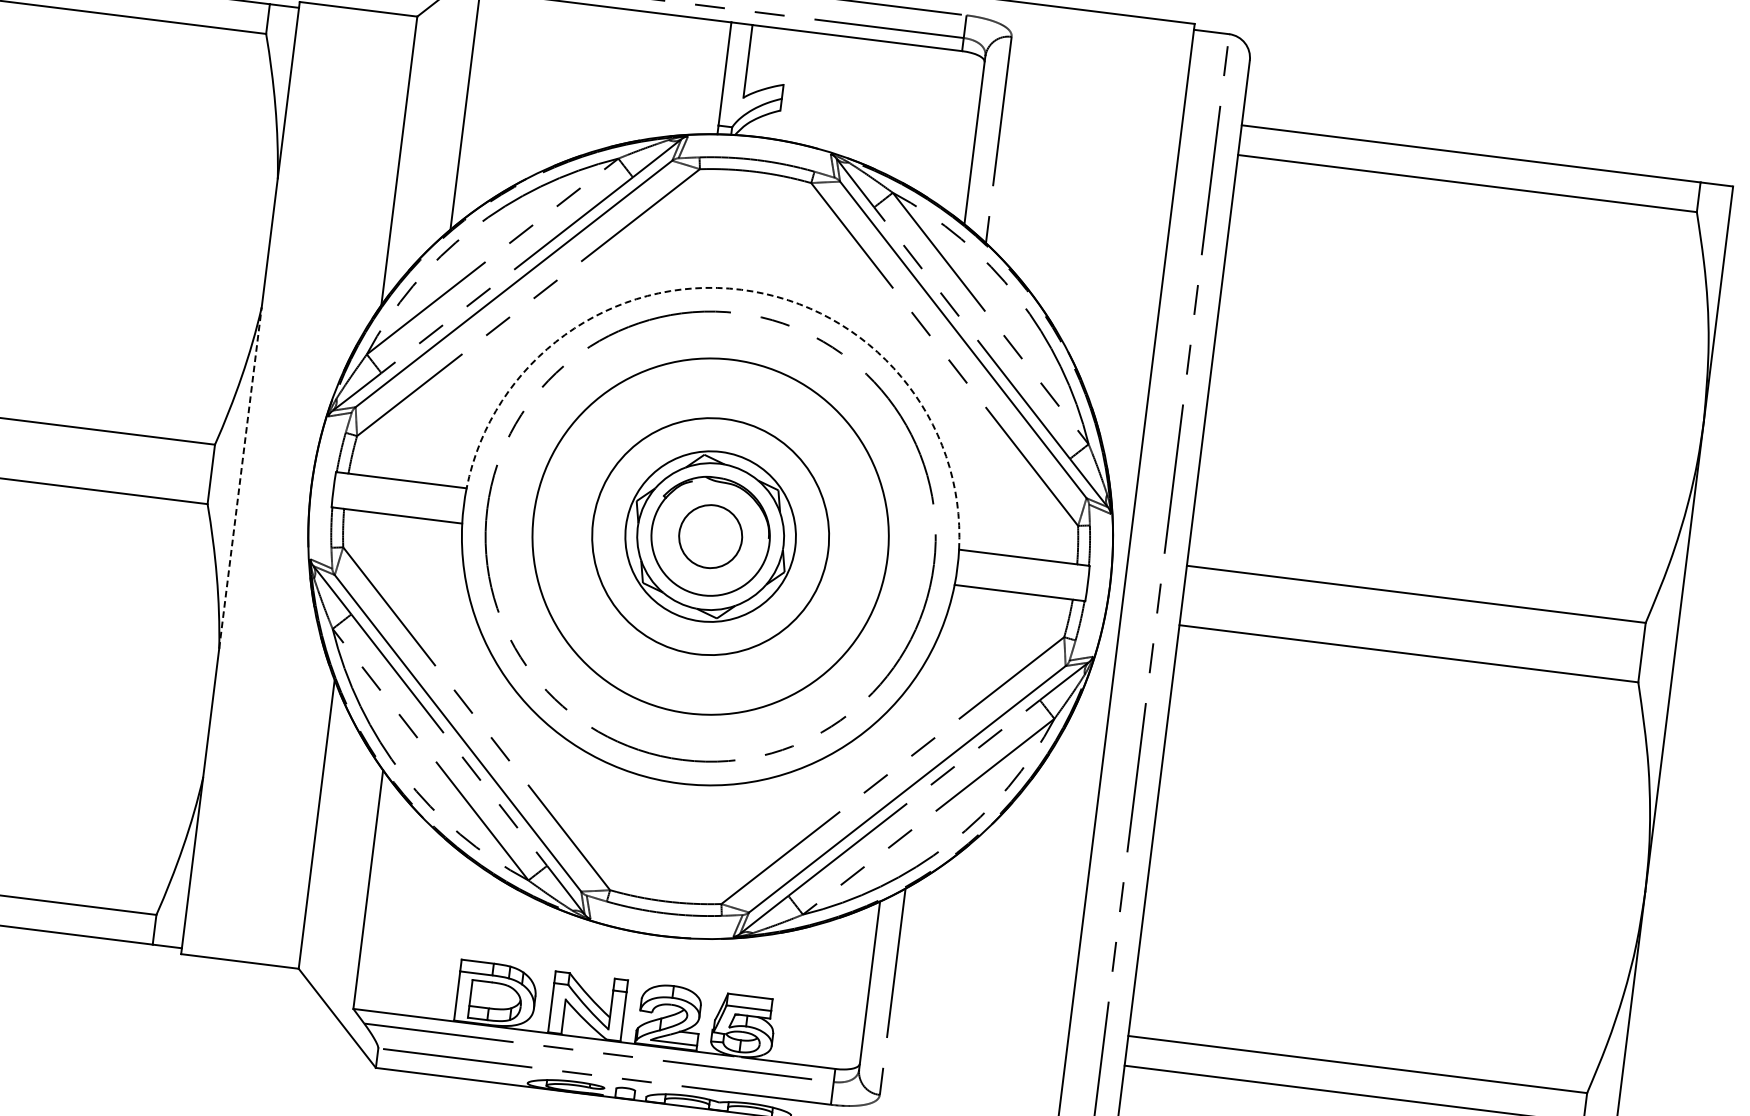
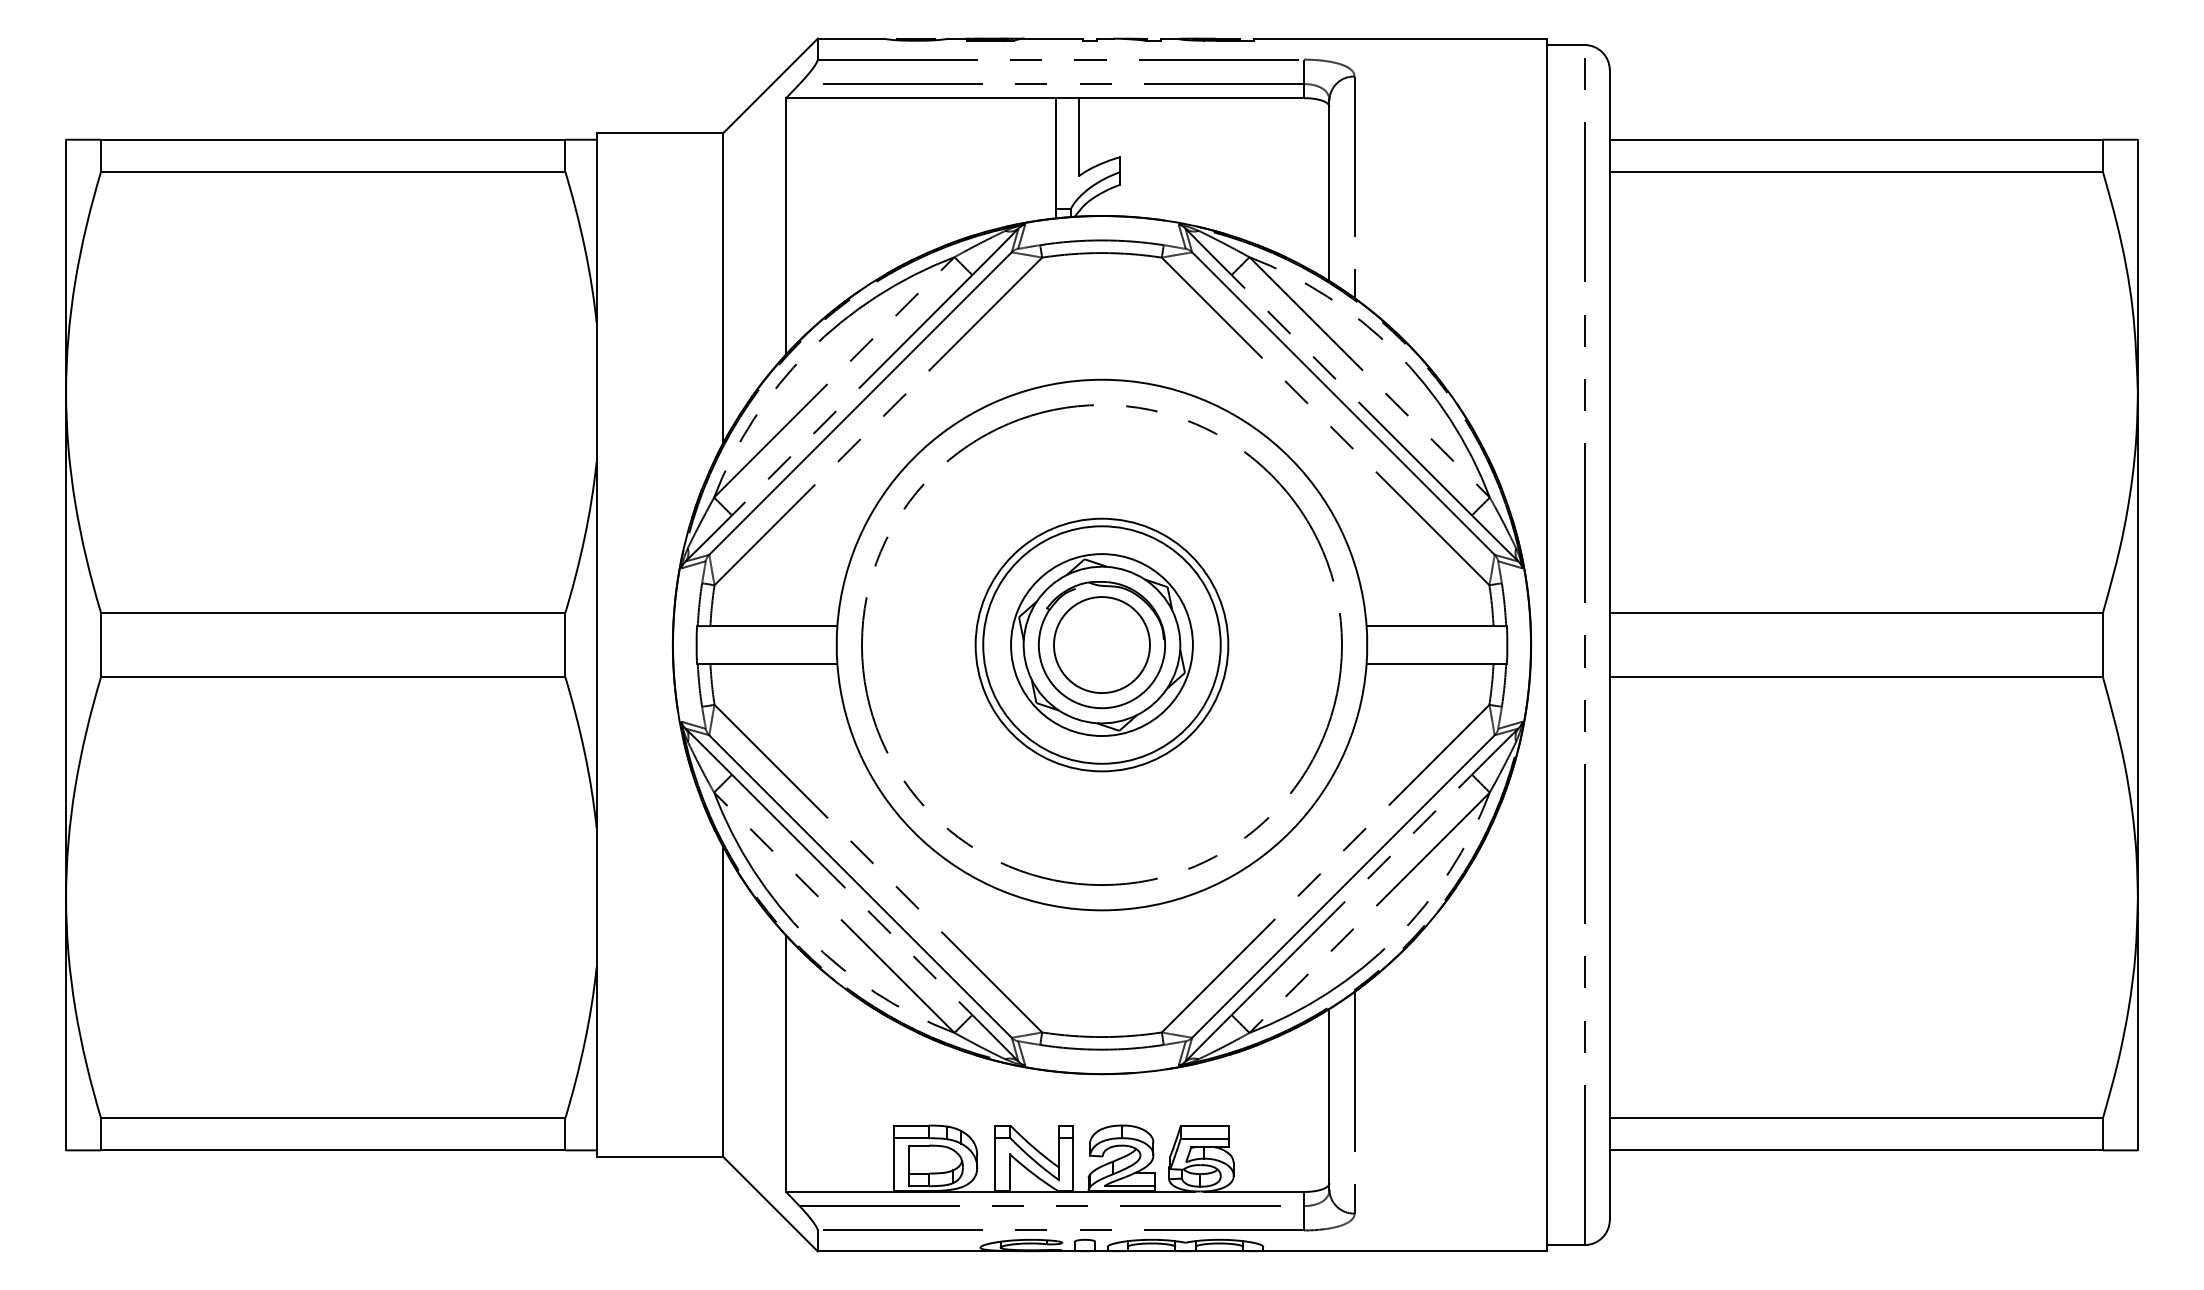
arc: (740, 289) -> (1101, 379), dashed -> solid
line: (240, 477) -> (596, 644), dashed -> solid
circle: (710, 536) -> (1101, 644), size x0.62
circle: (710, 536) -> (1101, 645), size x1.43

